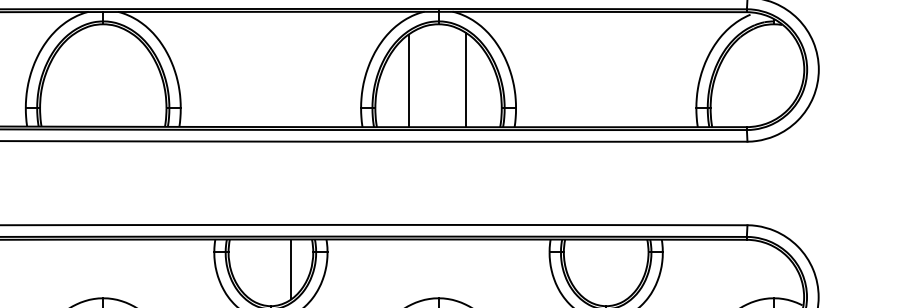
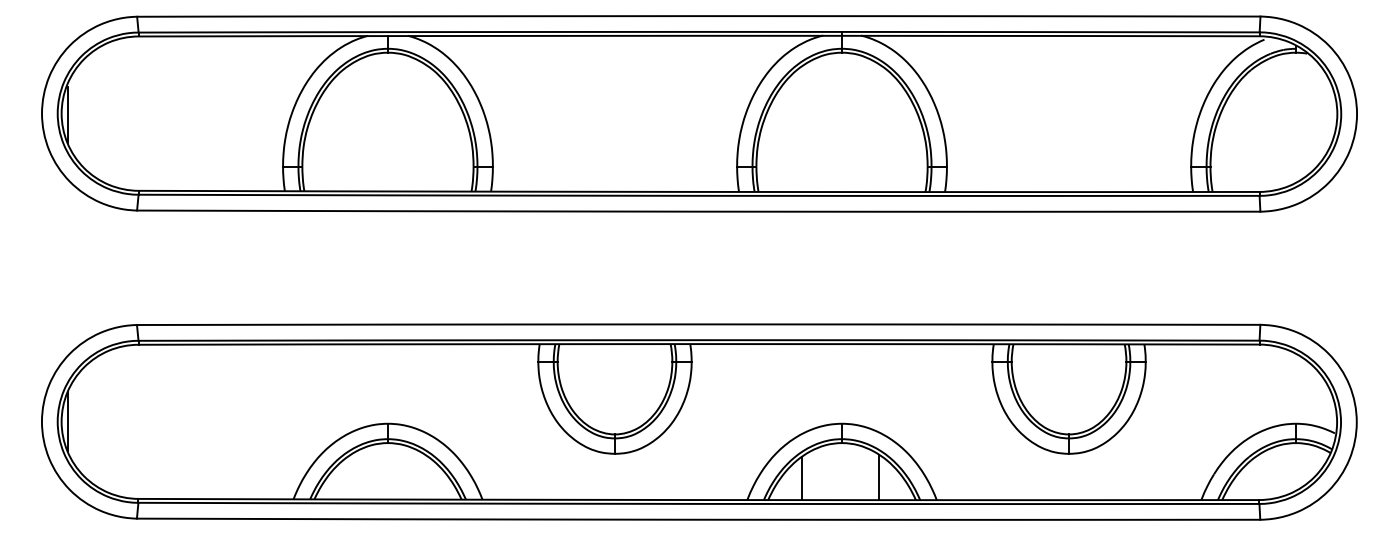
line: (409, 80) -> (802, 128), removed
line: (466, 80) -> (879, 128), removed
line: (290, 269) -> (641, 384), removed

